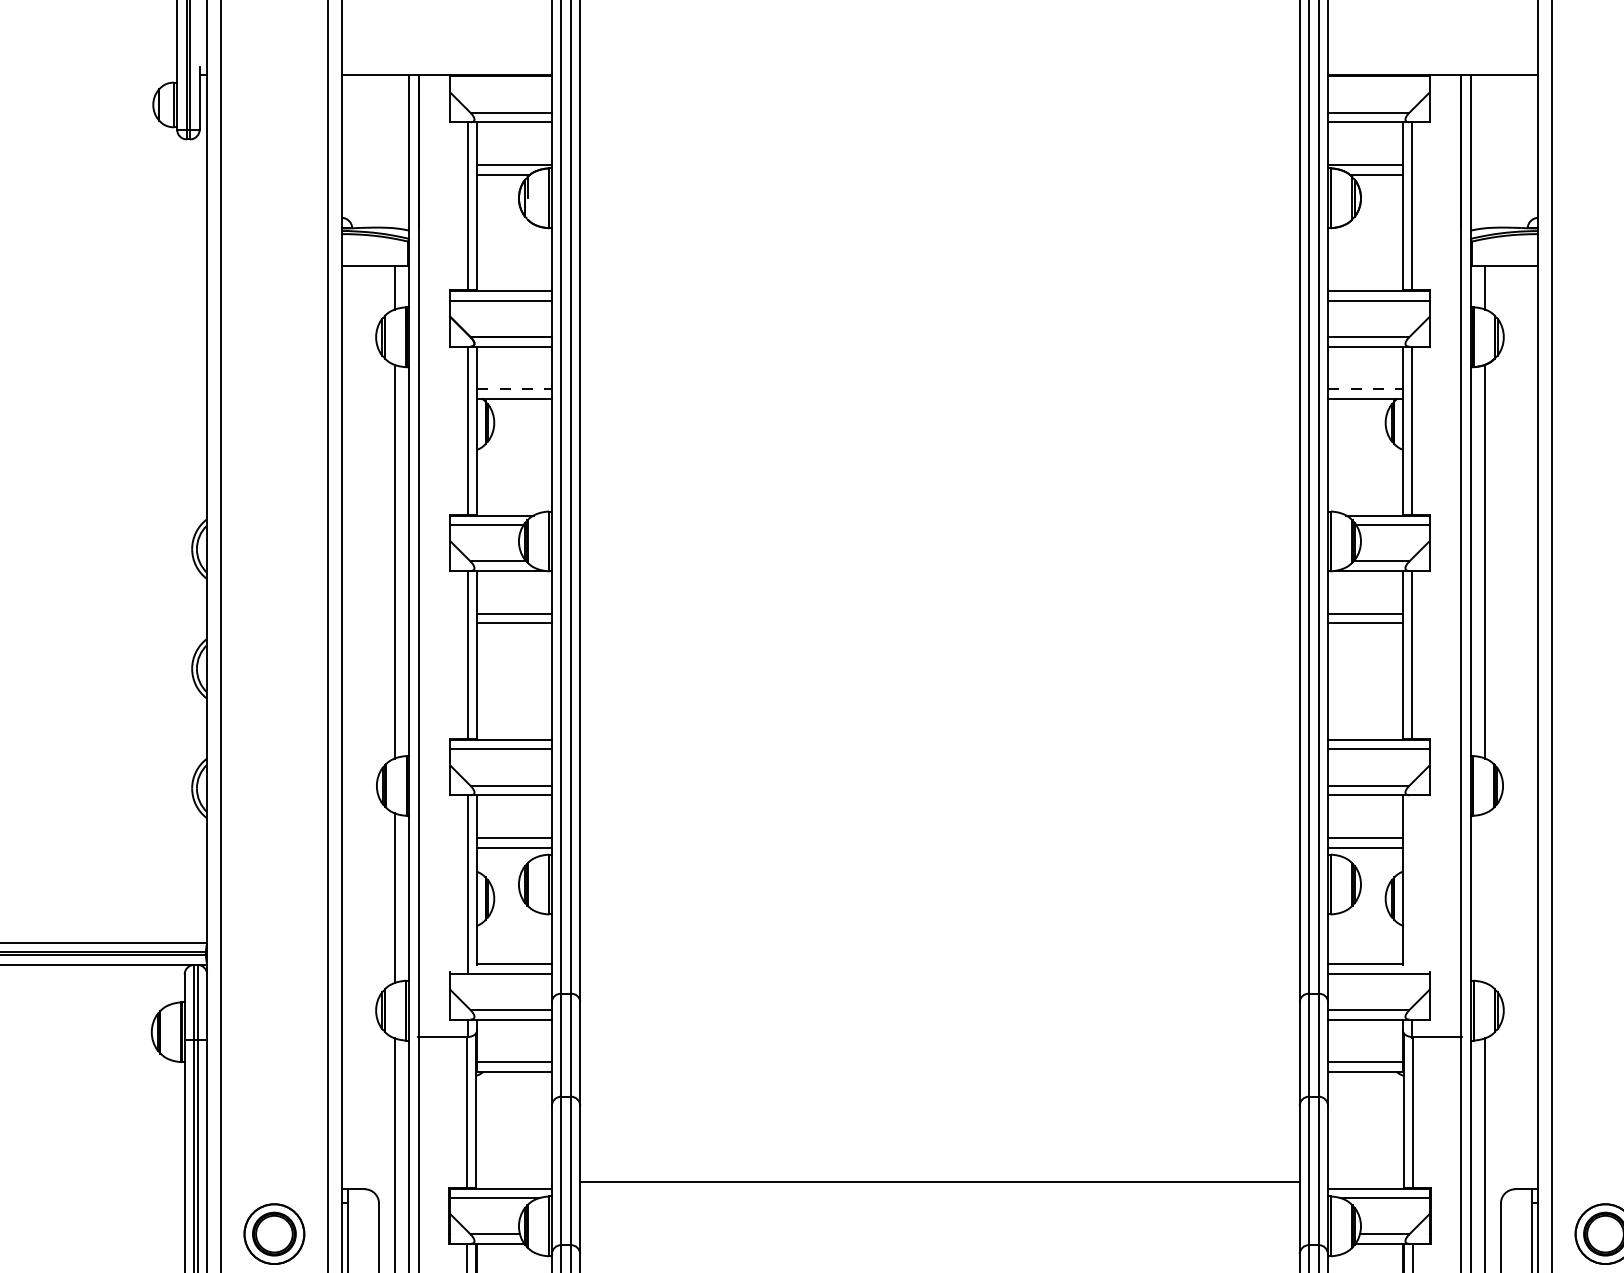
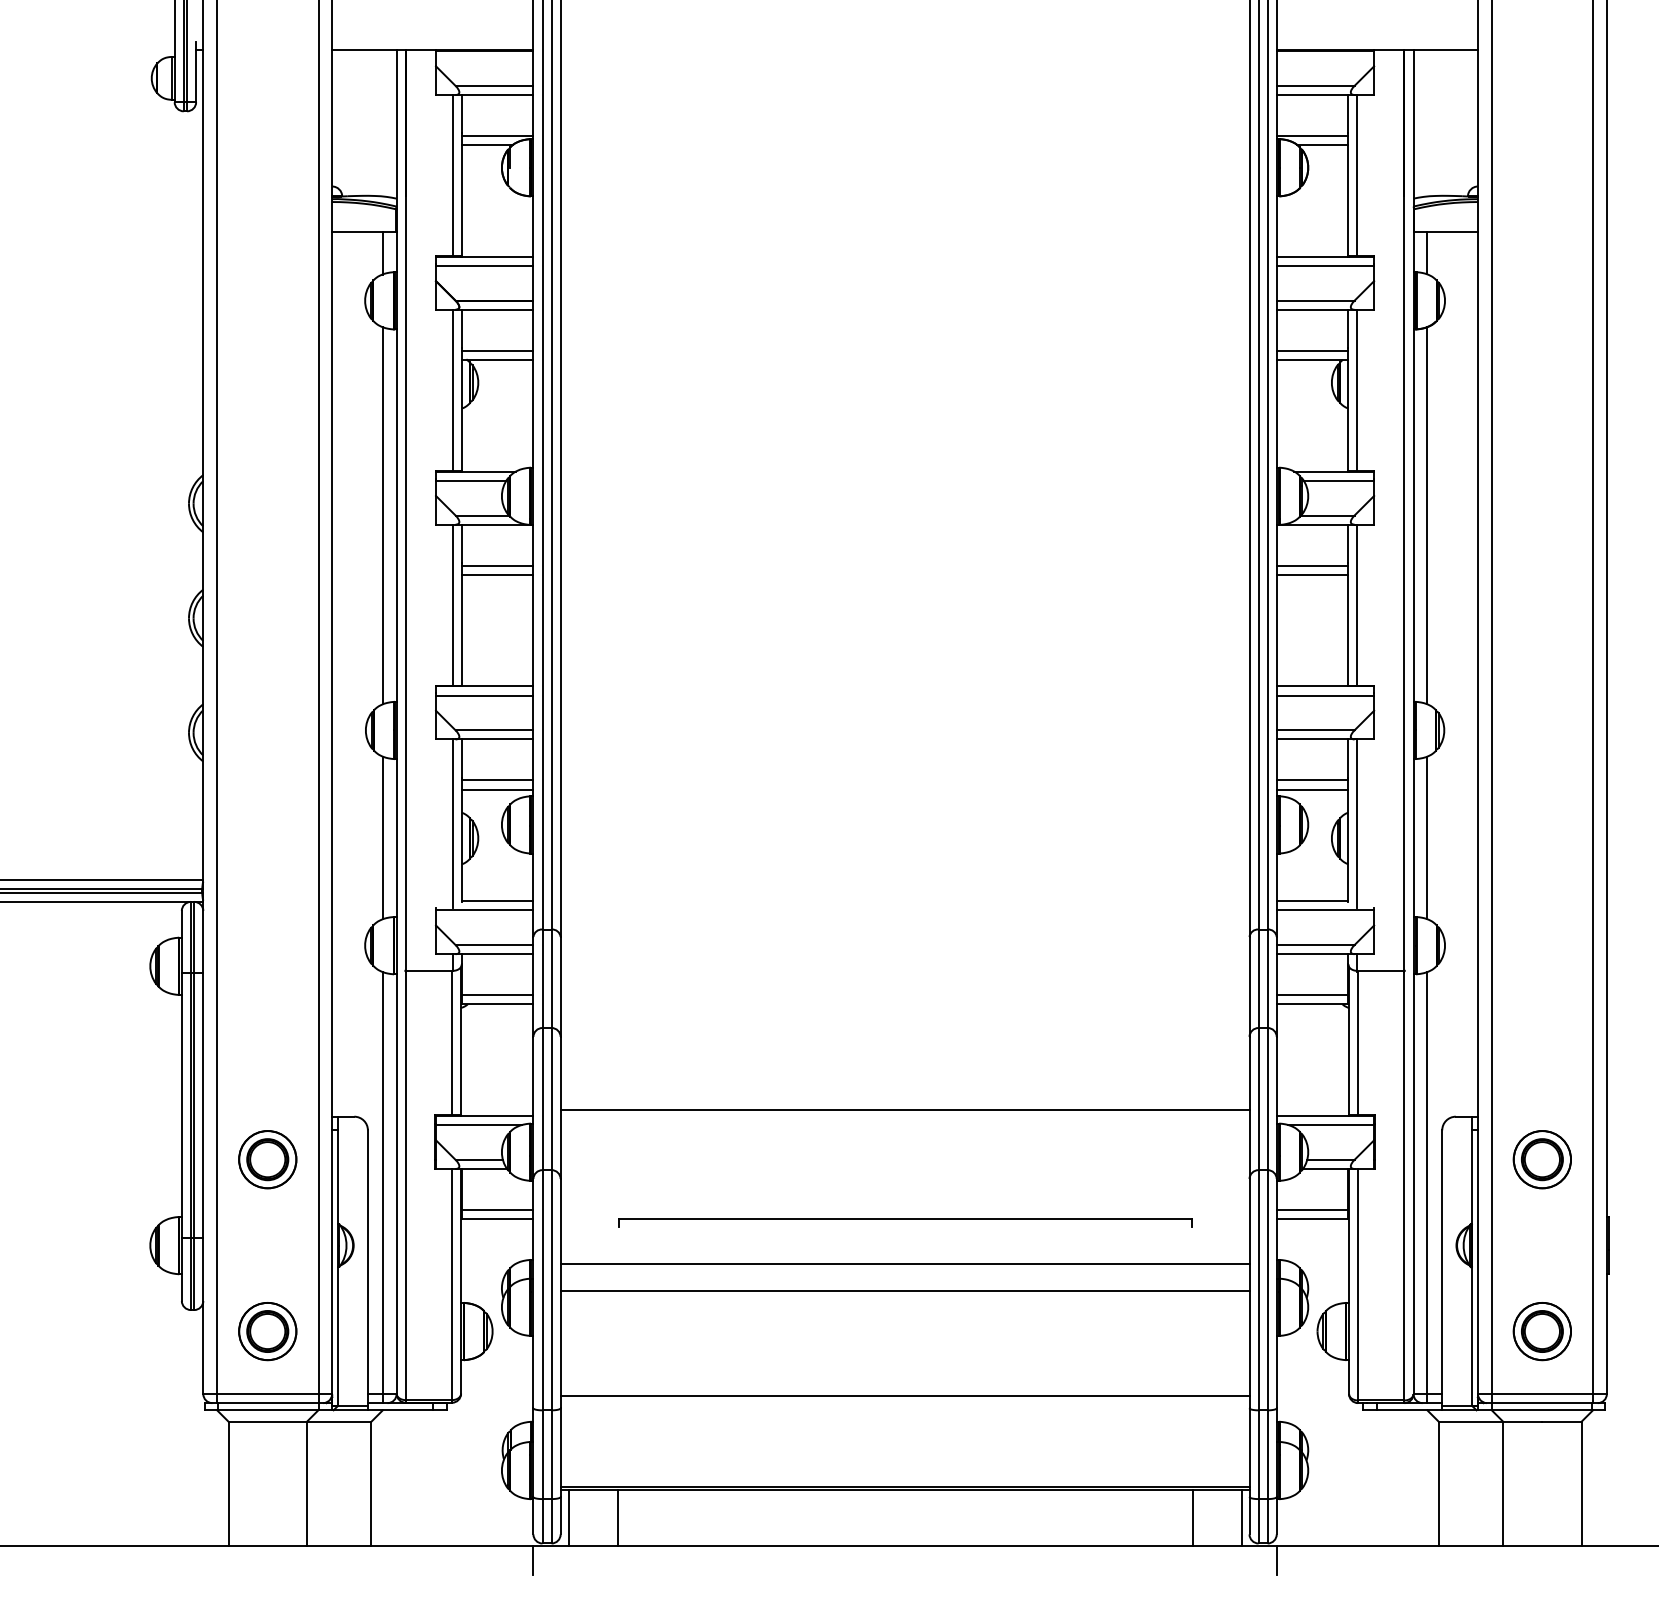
line: (514, 389) -> (497, 350), dashed -> solid
line: (1365, 389) -> (1312, 350), dashed -> solid
line: (1412, 883) -> (1357, 823), added
line: (1485, 897) -> (1427, 837), added

